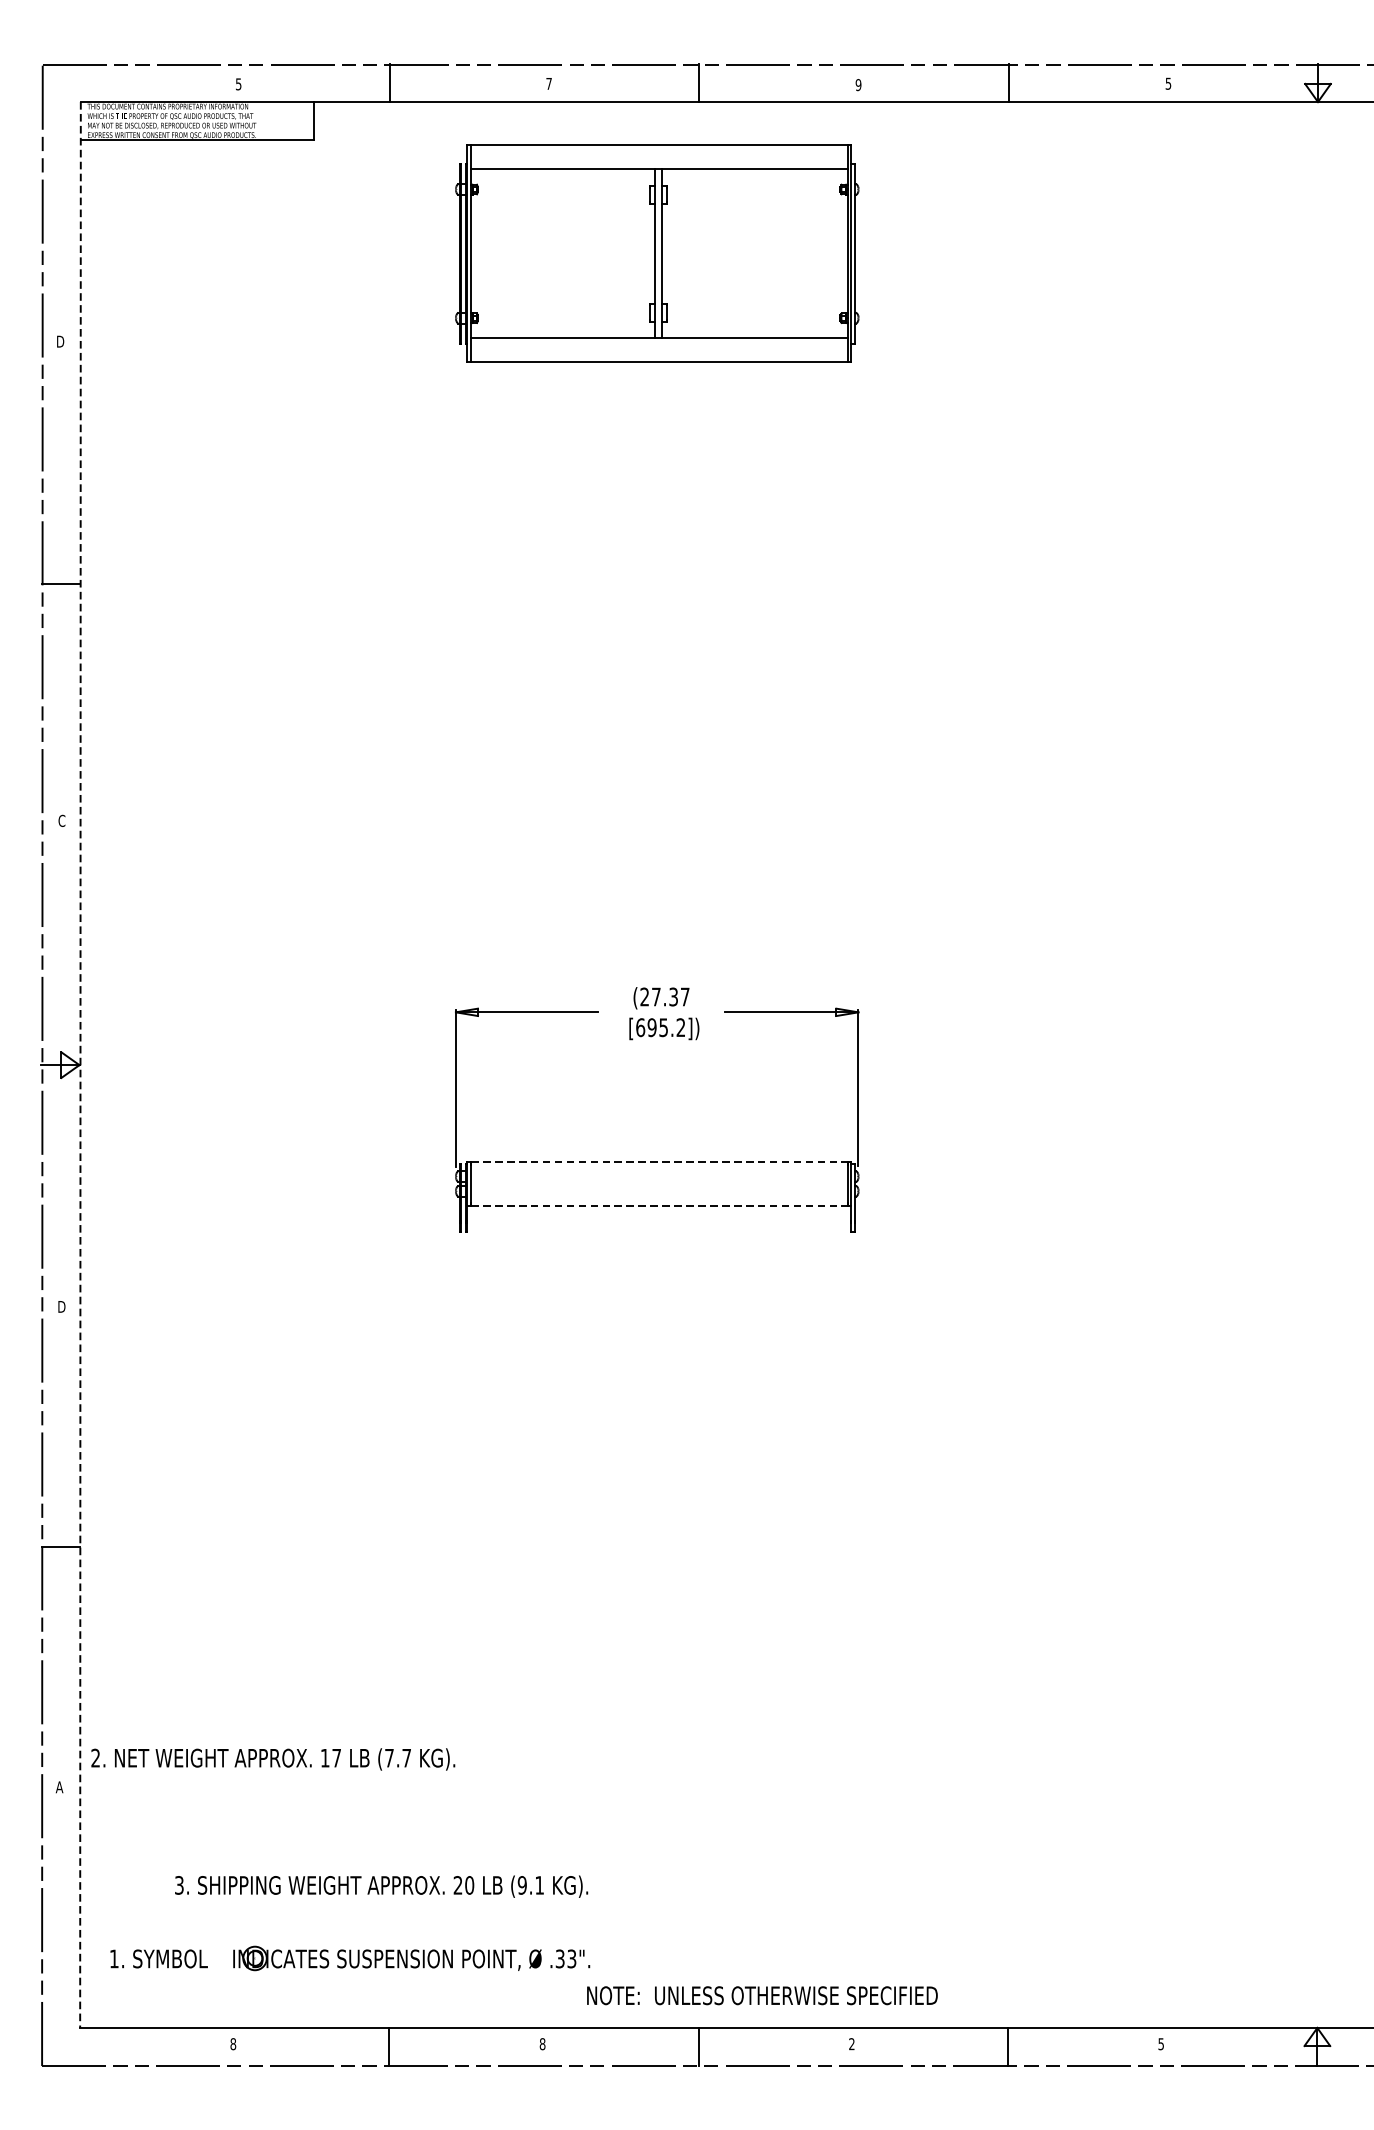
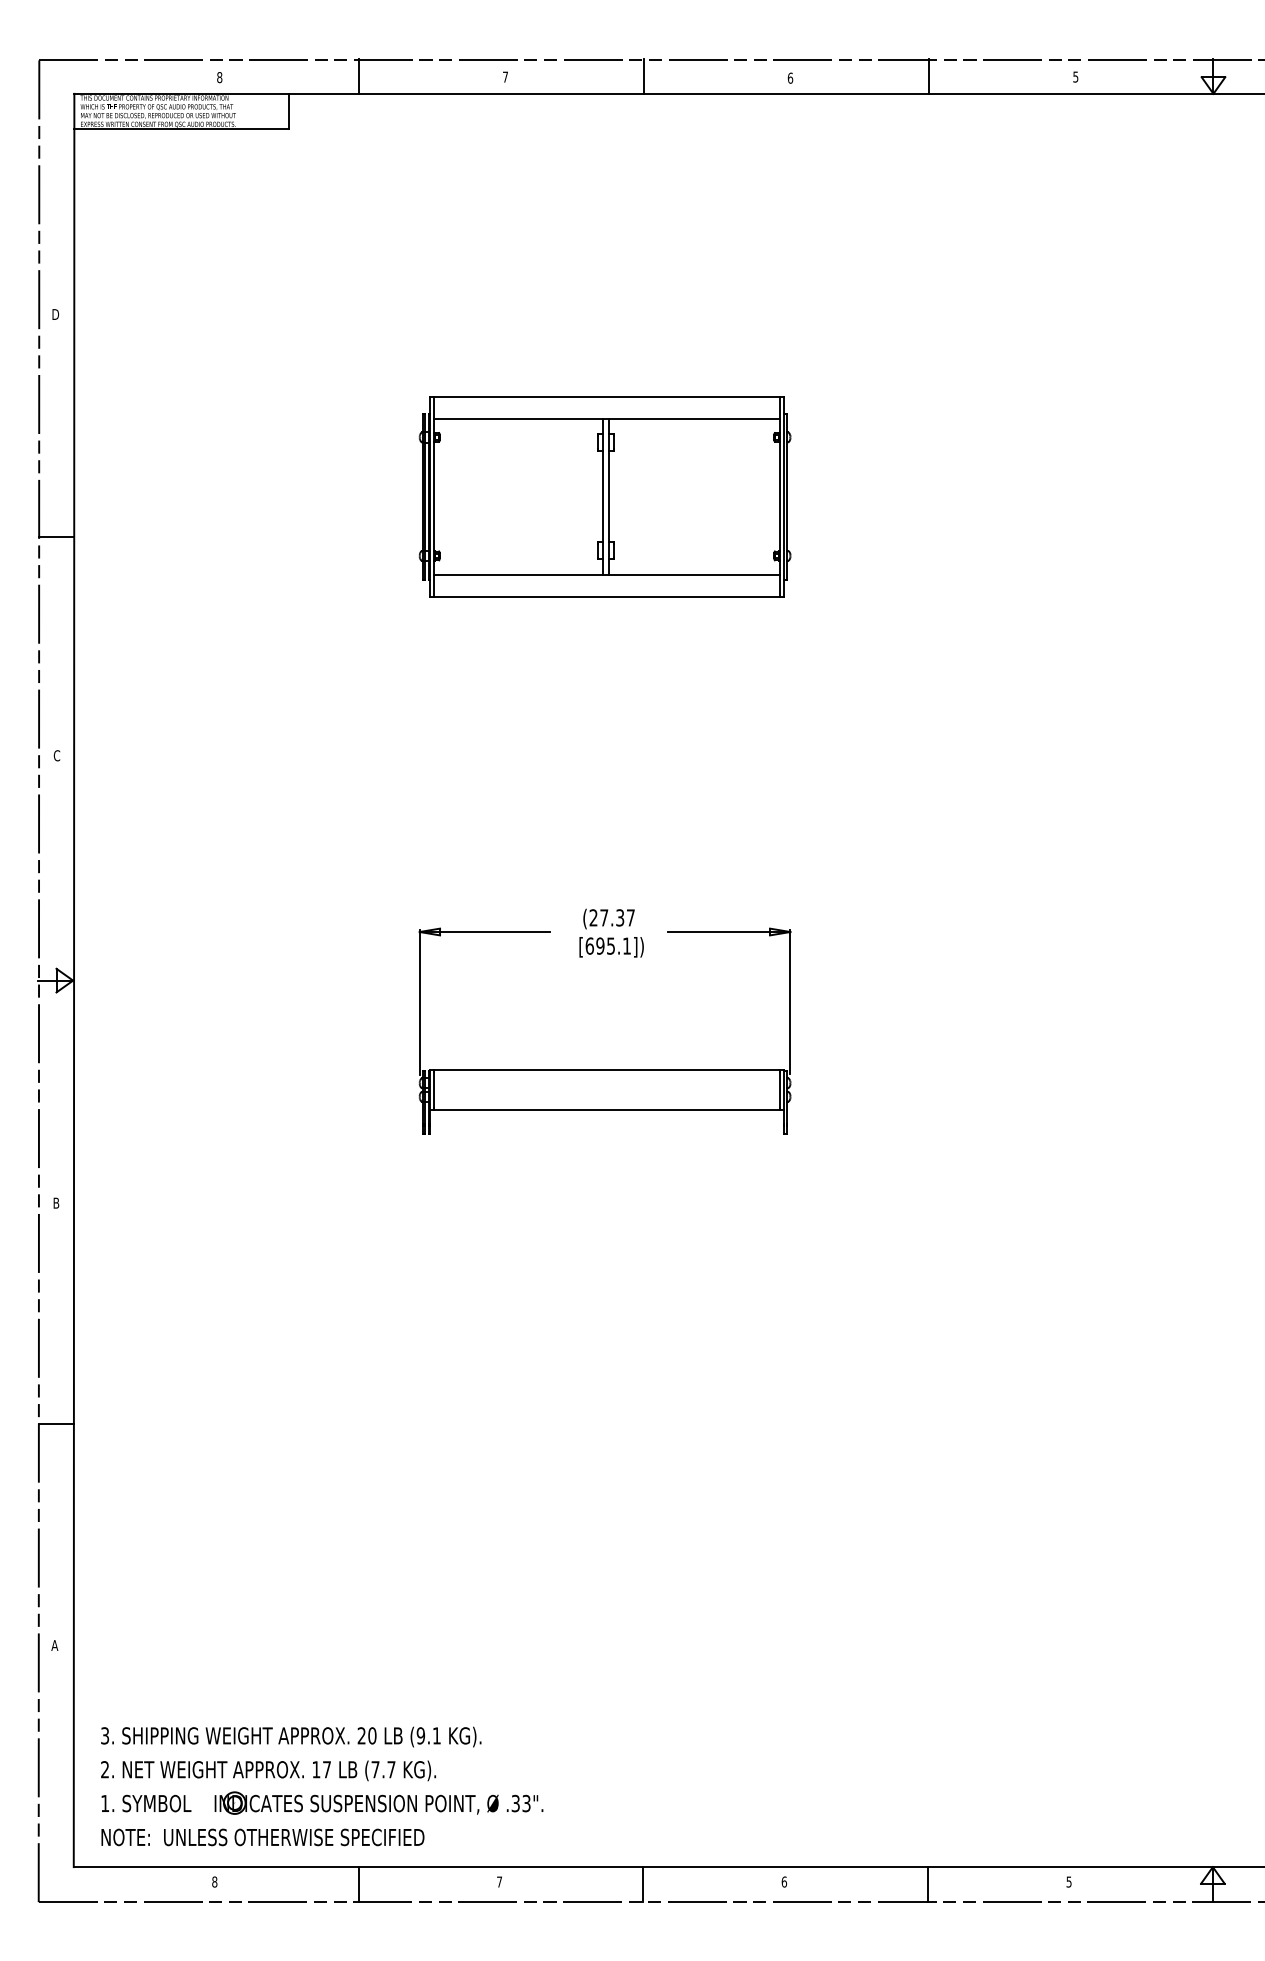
text: (238, 84) -> (219, 77), 5 -> 8
text: (858, 84) -> (790, 77), 9 -> 6
part: (656, 253) -> (604, 496), moved
text: (680, 1026) -> (626, 945), [695.2]) -> [695.1])
line: (80, 1065) -> (74, 980), dashed -> solid
line: (659, 1161) -> (607, 1069), dashed -> solid
line: (659, 1206) -> (607, 1110), dashed -> solid
text: (62, 1307) -> (57, 1203), D -> B
text: (273, 1759) -> (268, 1770), moved
text: (381, 1886) -> (291, 1736), moved
text: (761, 1995) -> (262, 1837), moved
text: (542, 2043) -> (499, 1881), 8 -> 7
text: (851, 2043) -> (783, 1881), 2 -> 6

